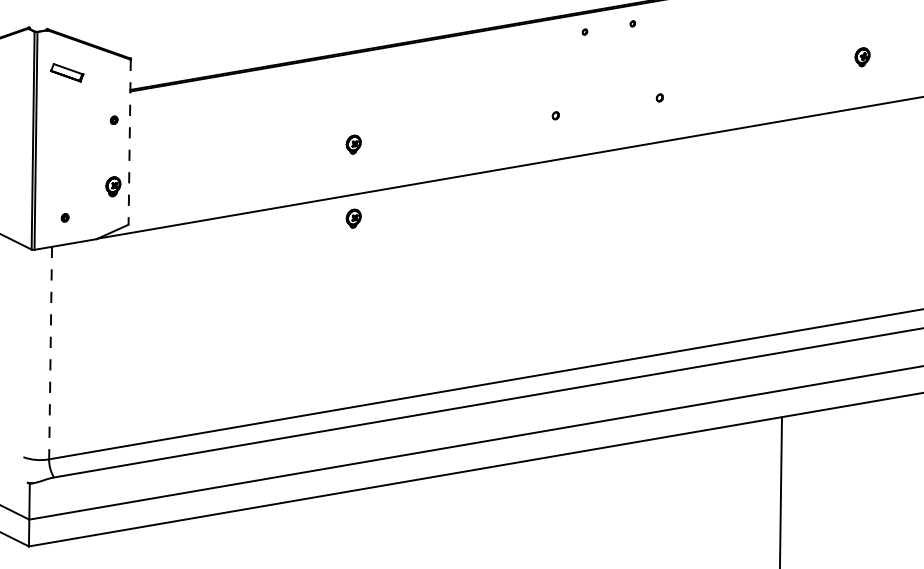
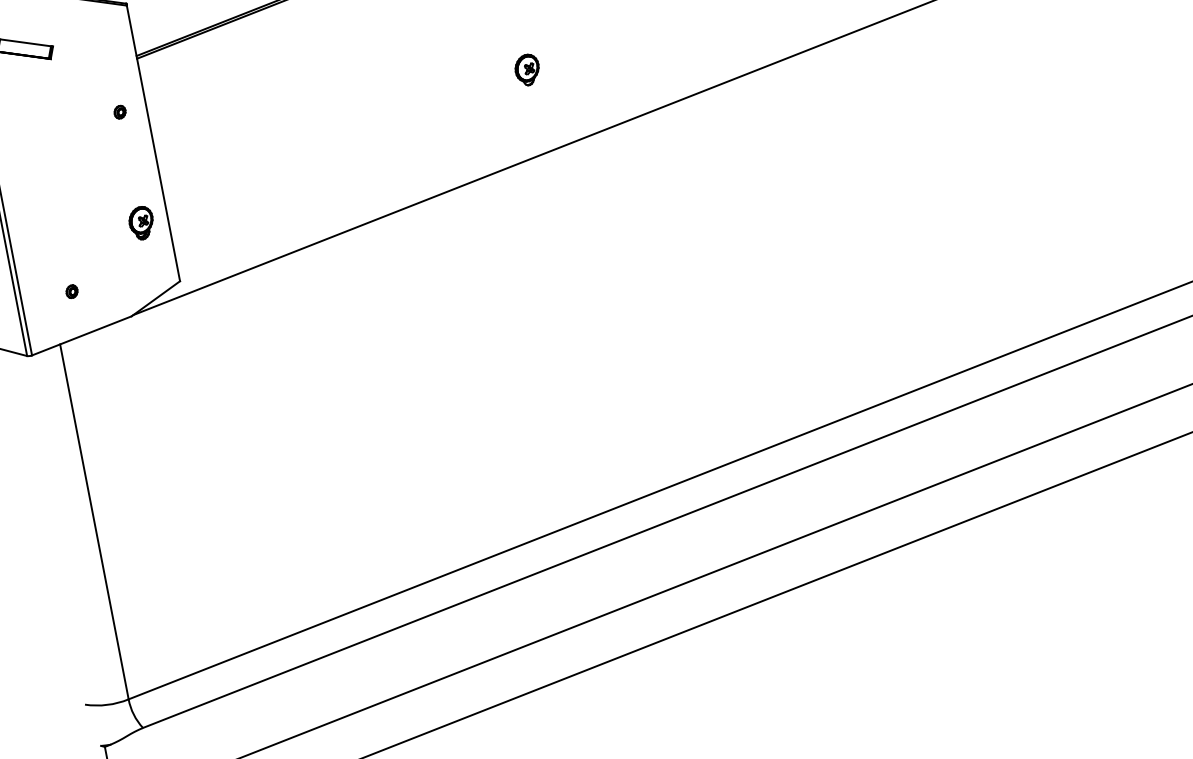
line: (129, 142) -> (153, 143), dashed -> solid
part: (353, 218) -> (552, 193), removed
line: (50, 353) -> (94, 522), dashed -> solid

